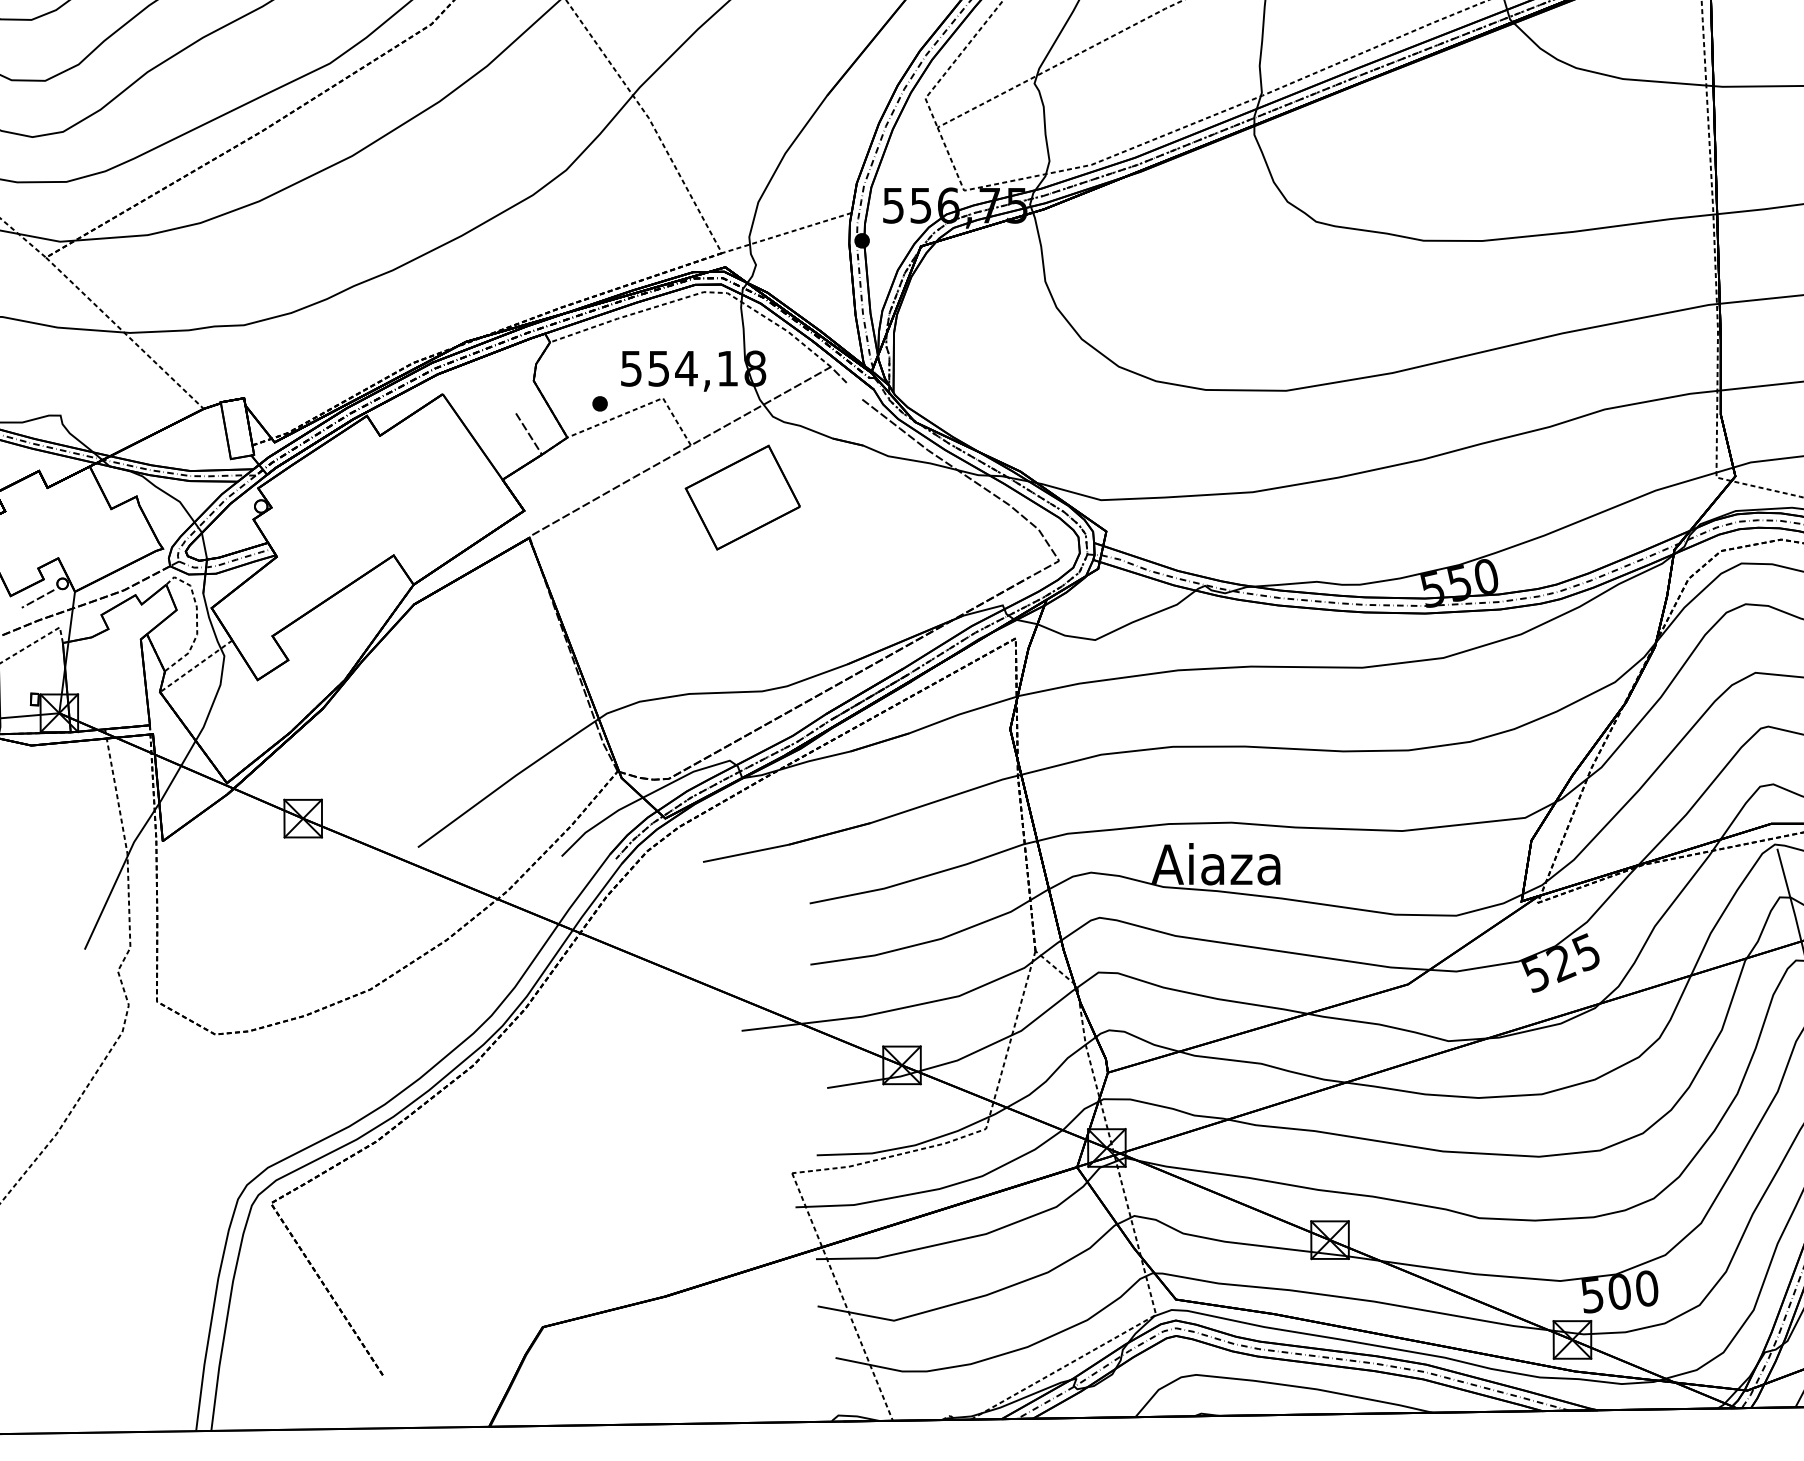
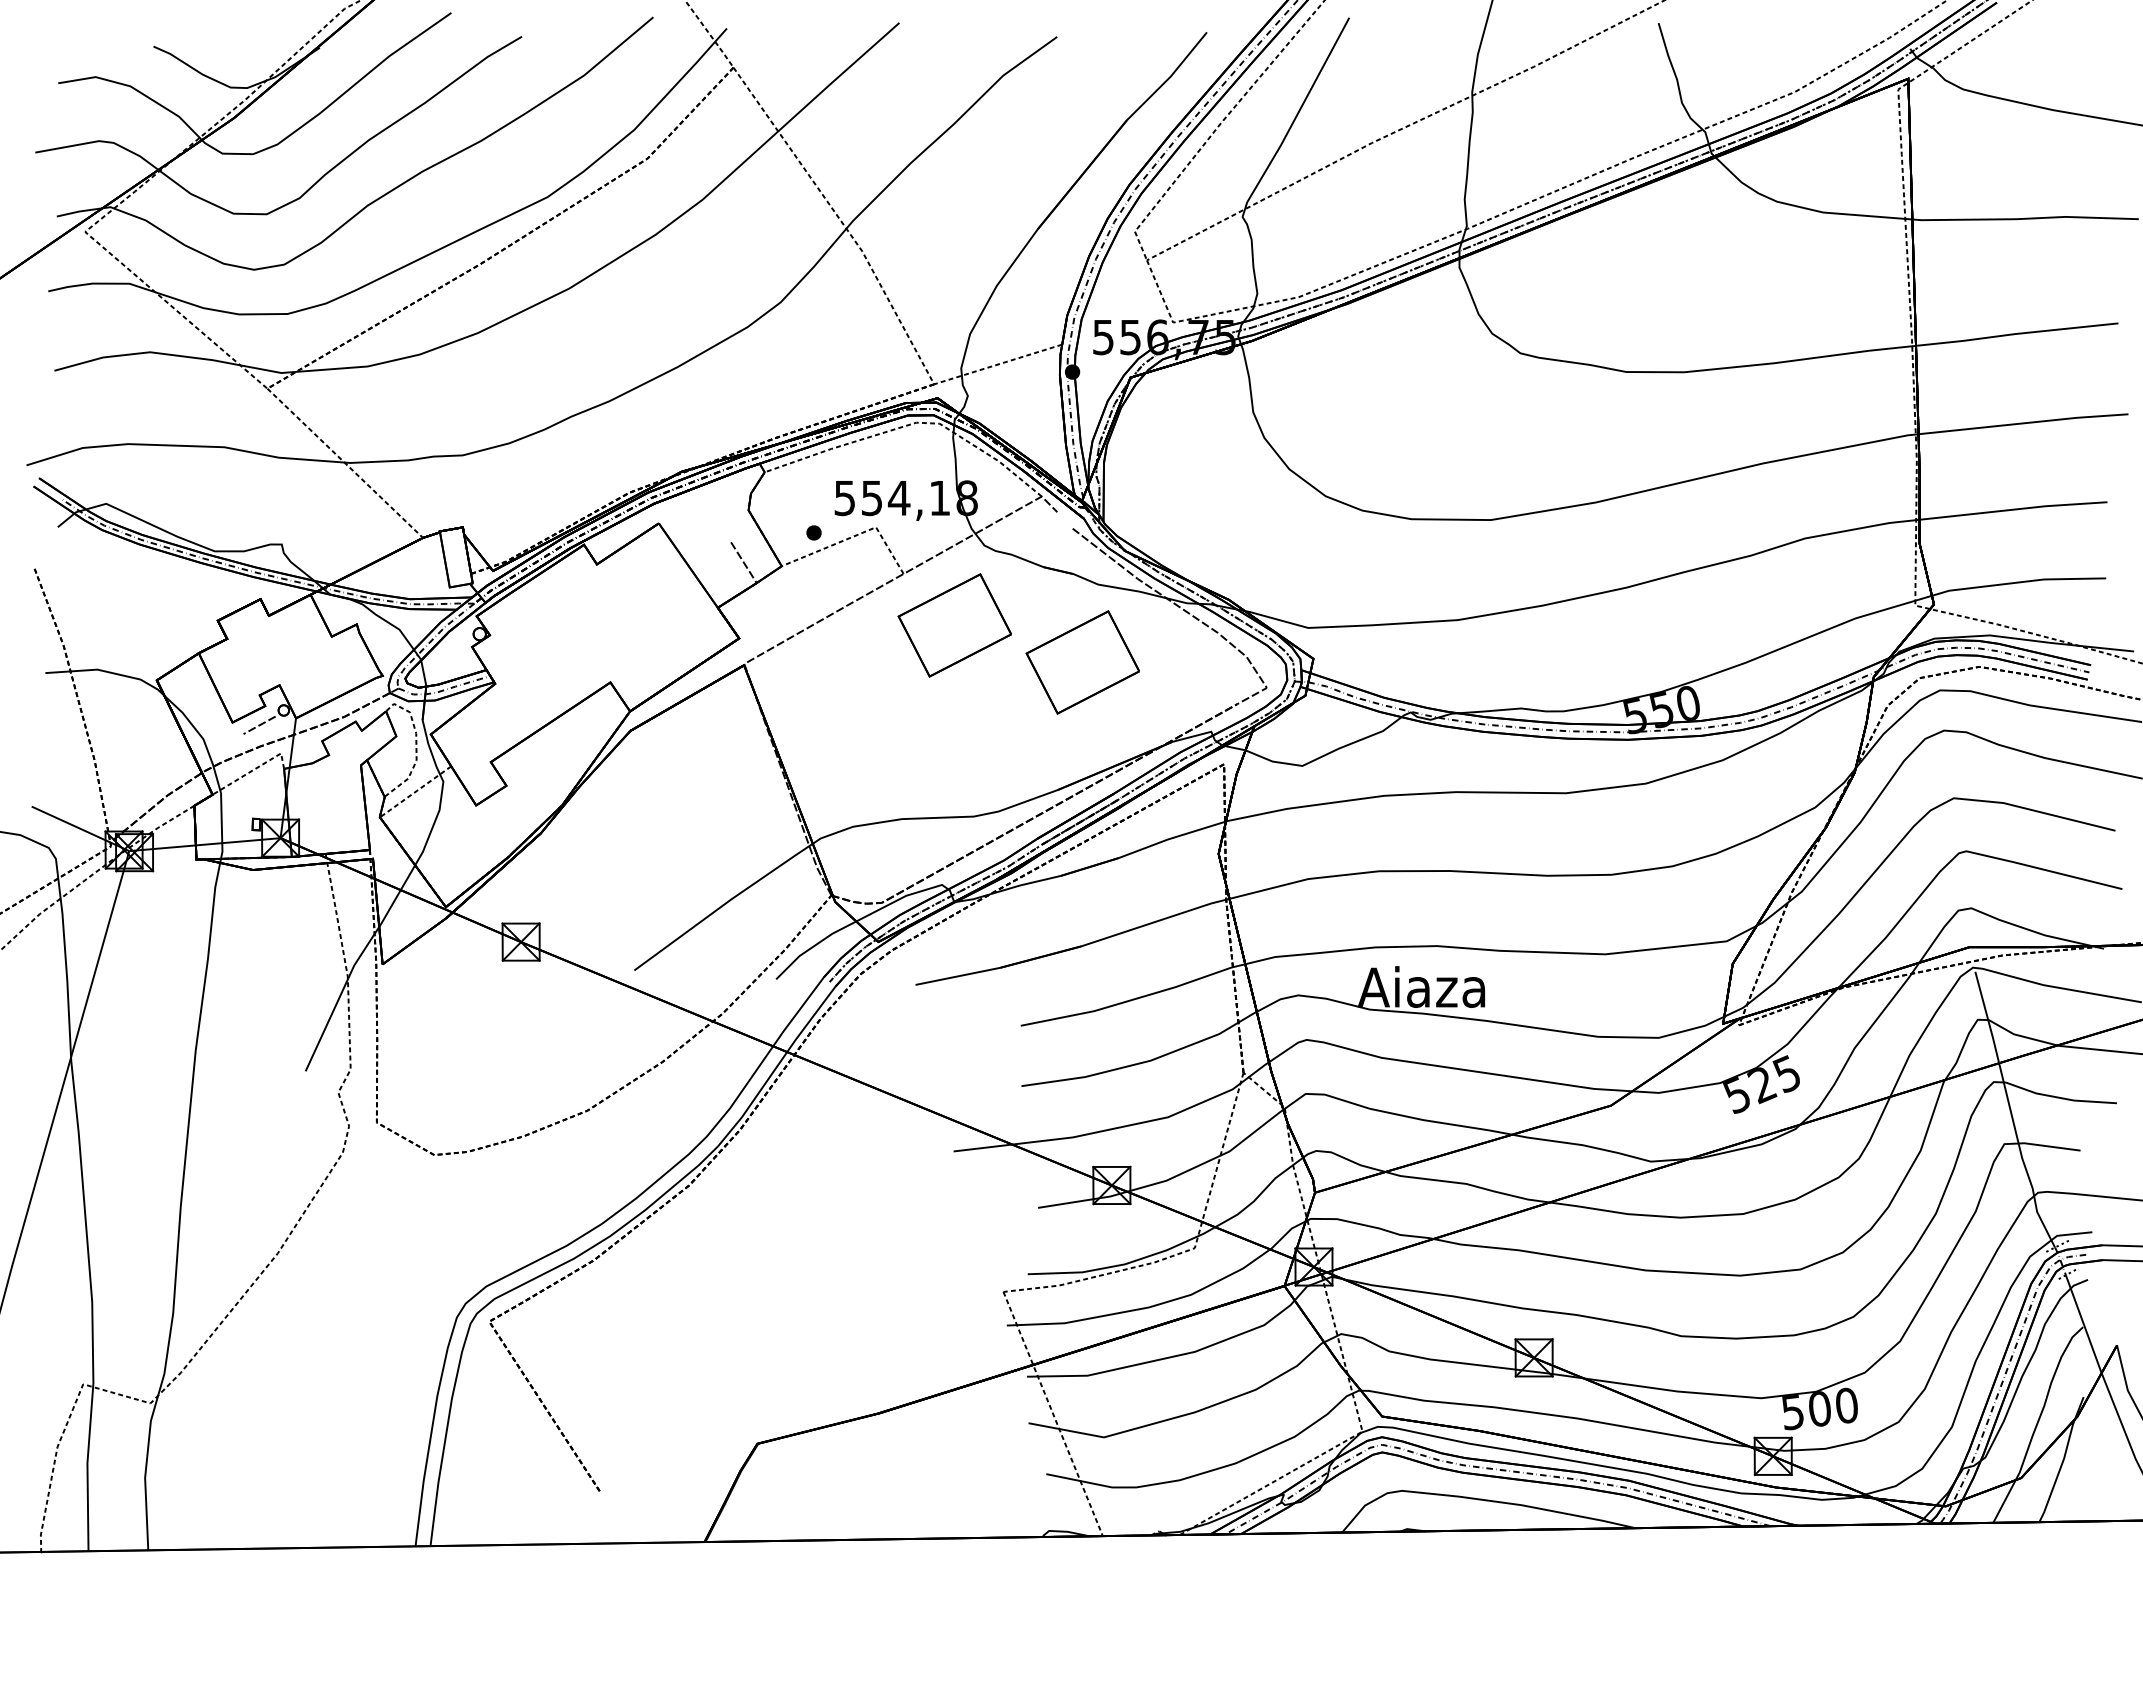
part: (872, 535) -> (1082, 662), added

